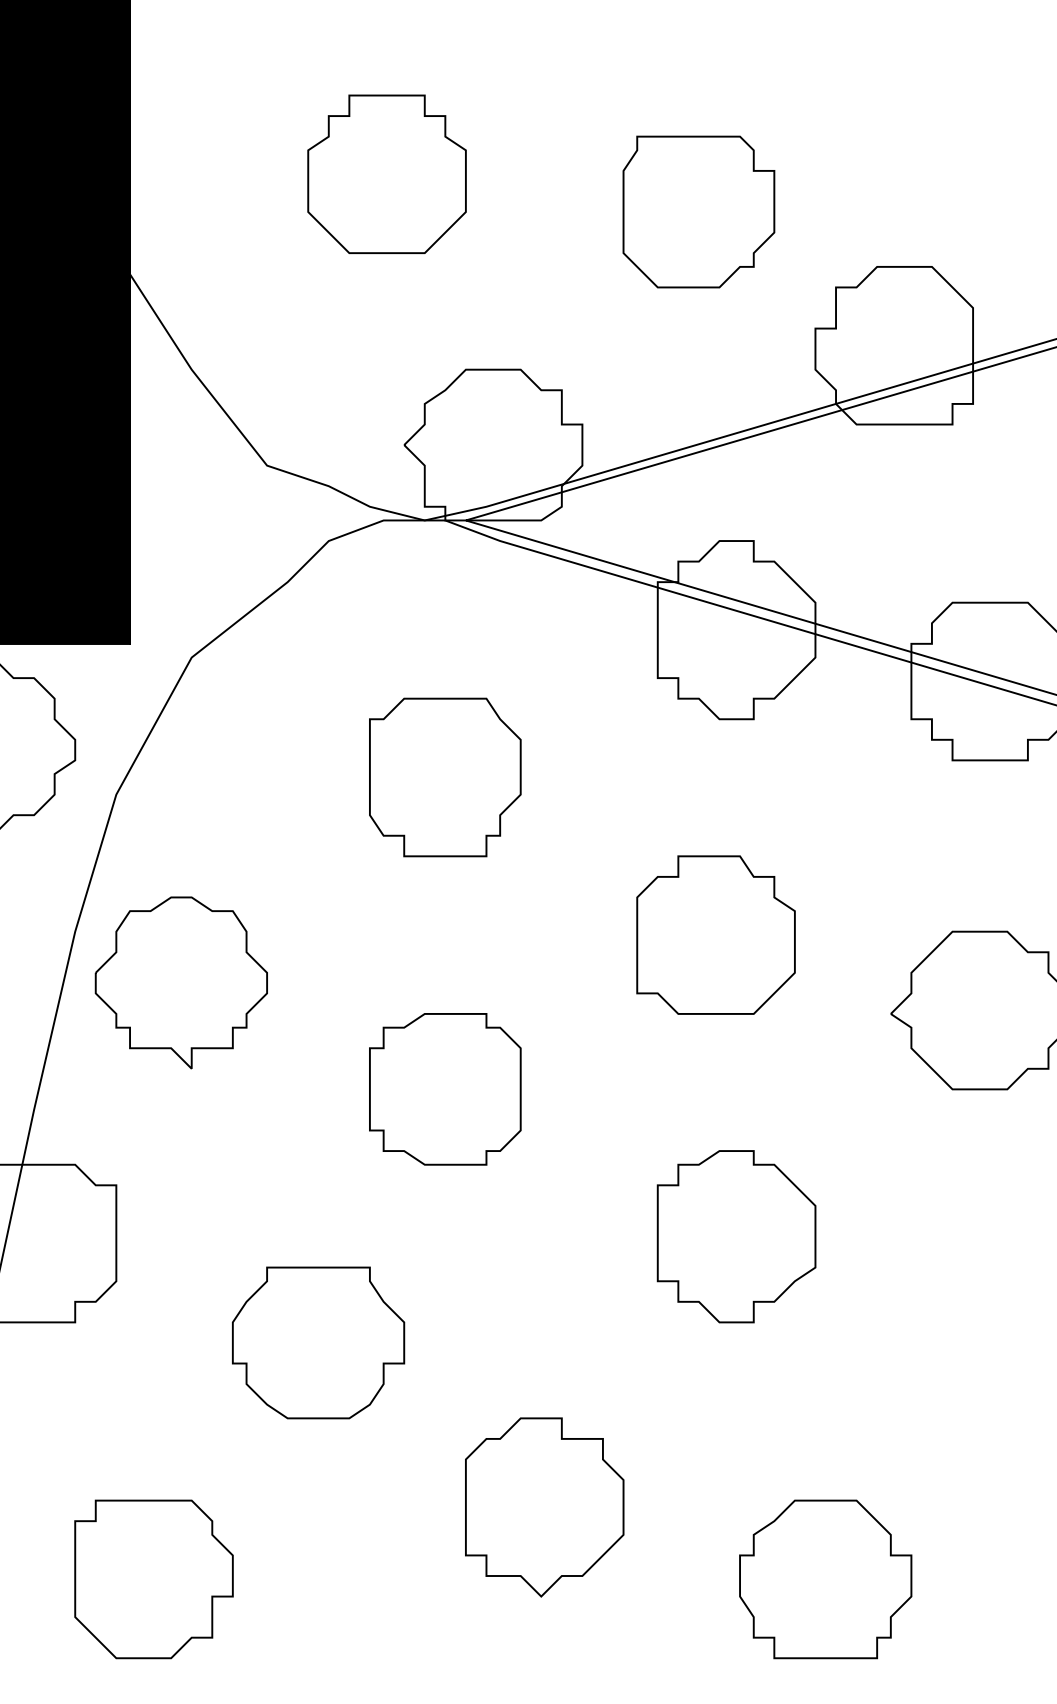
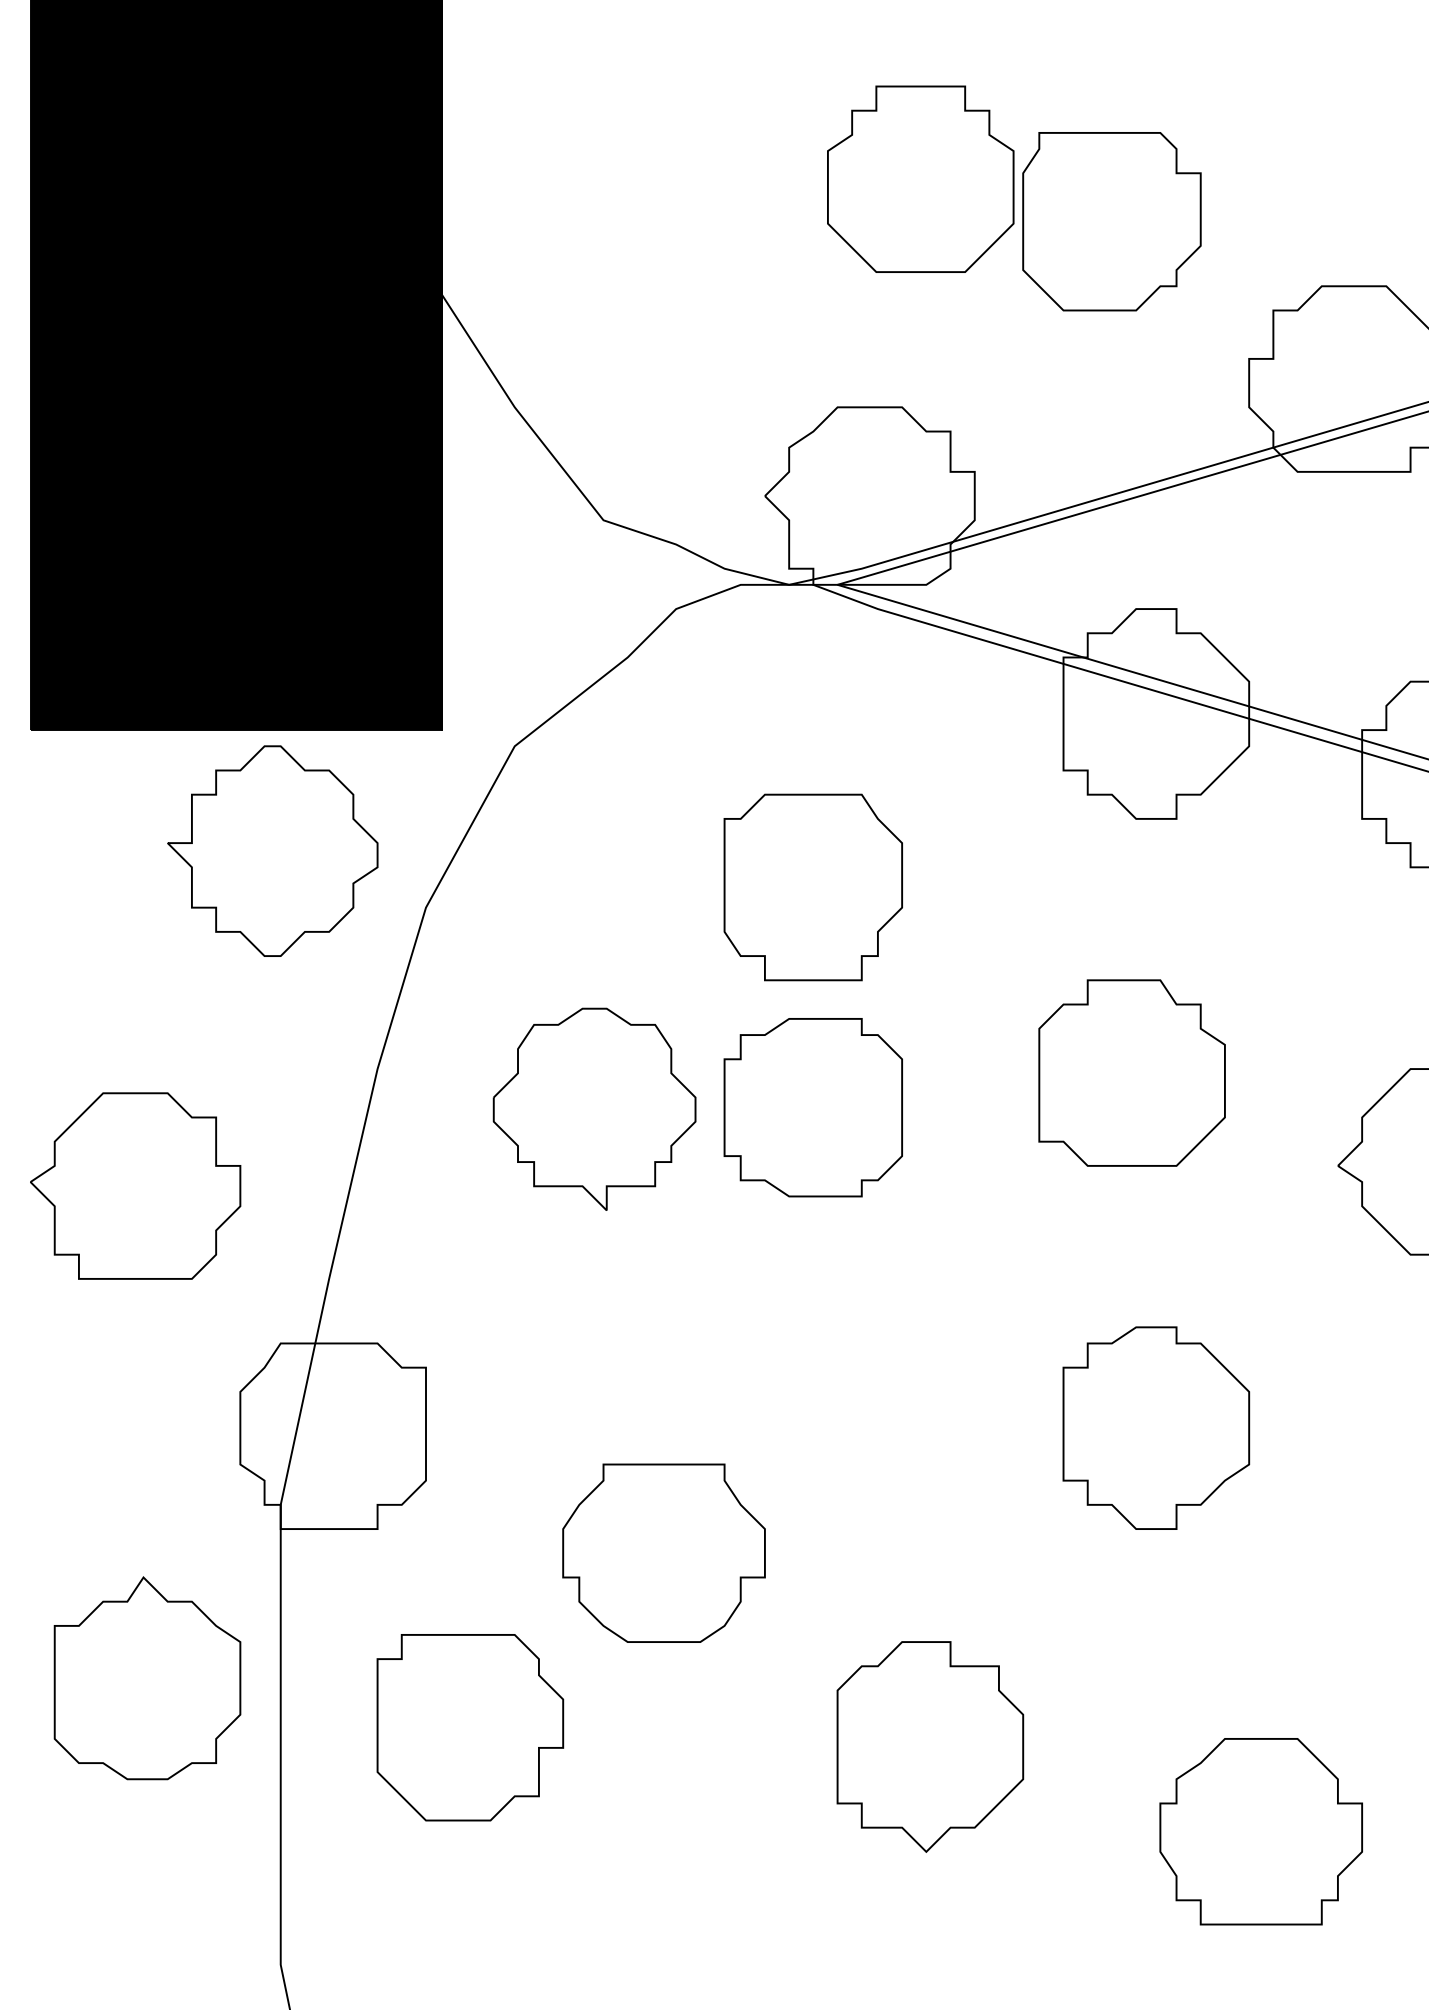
part: (386, 173) -> (920, 178), moved
part: (181, 982) -> (594, 1108), moved
part: (444, 1089) -> (812, 1107), moved
part: (154, 1579) -> (470, 1727), moved

